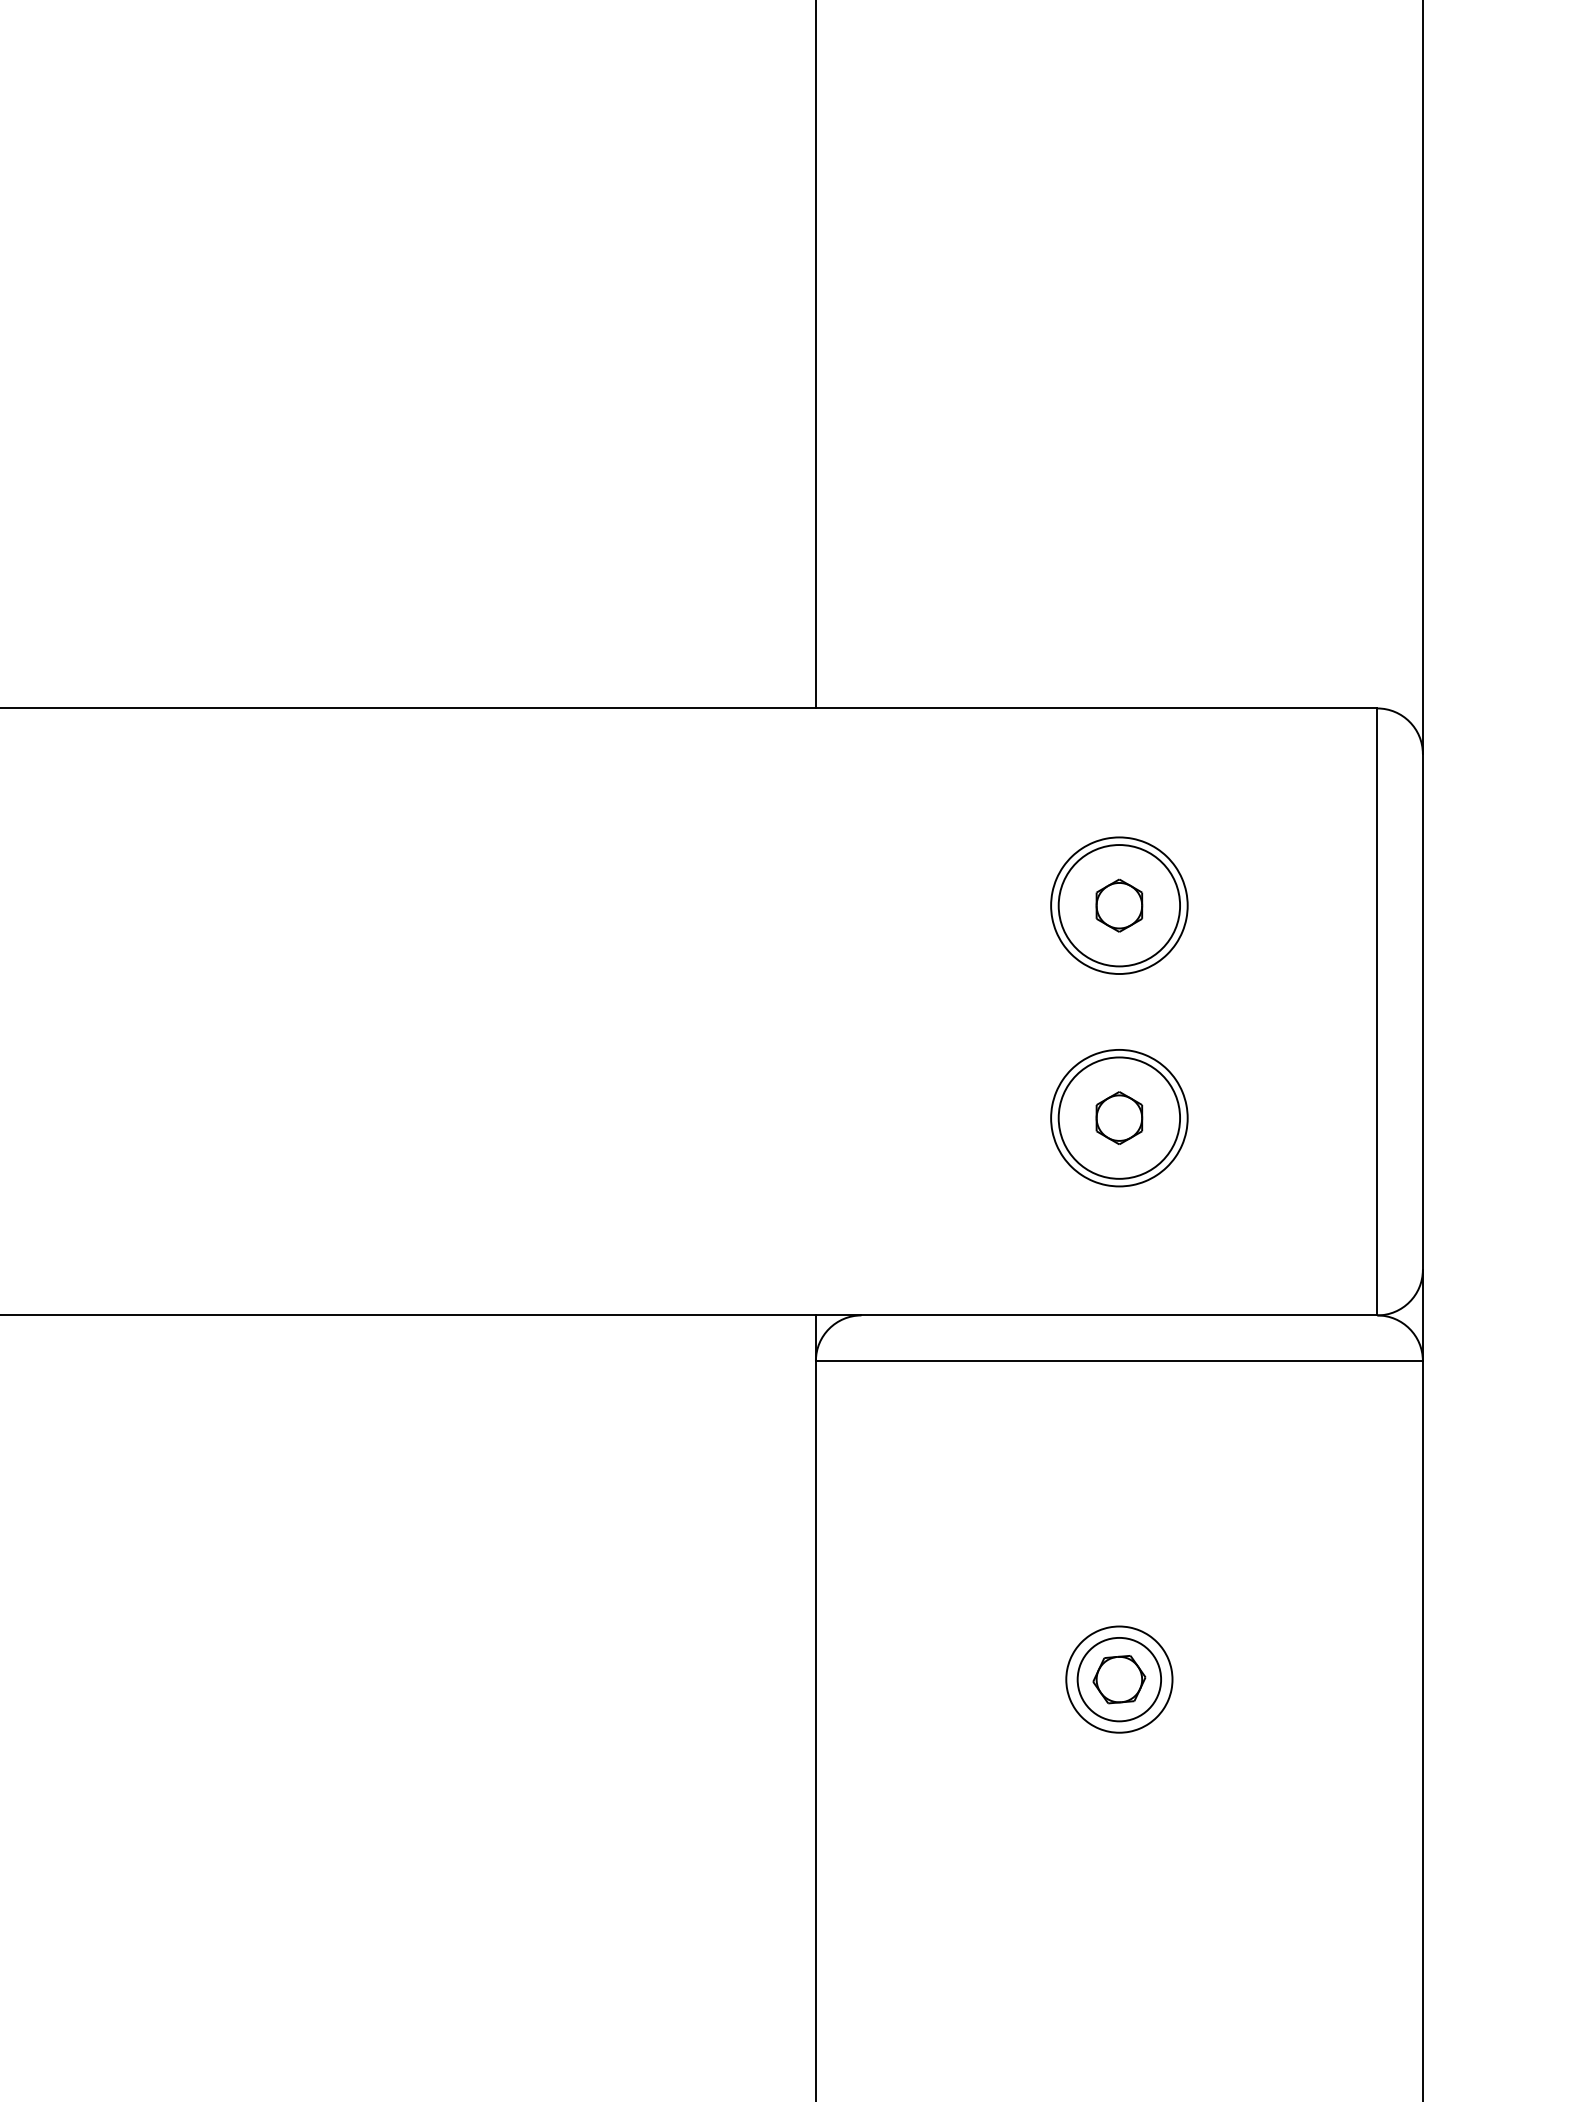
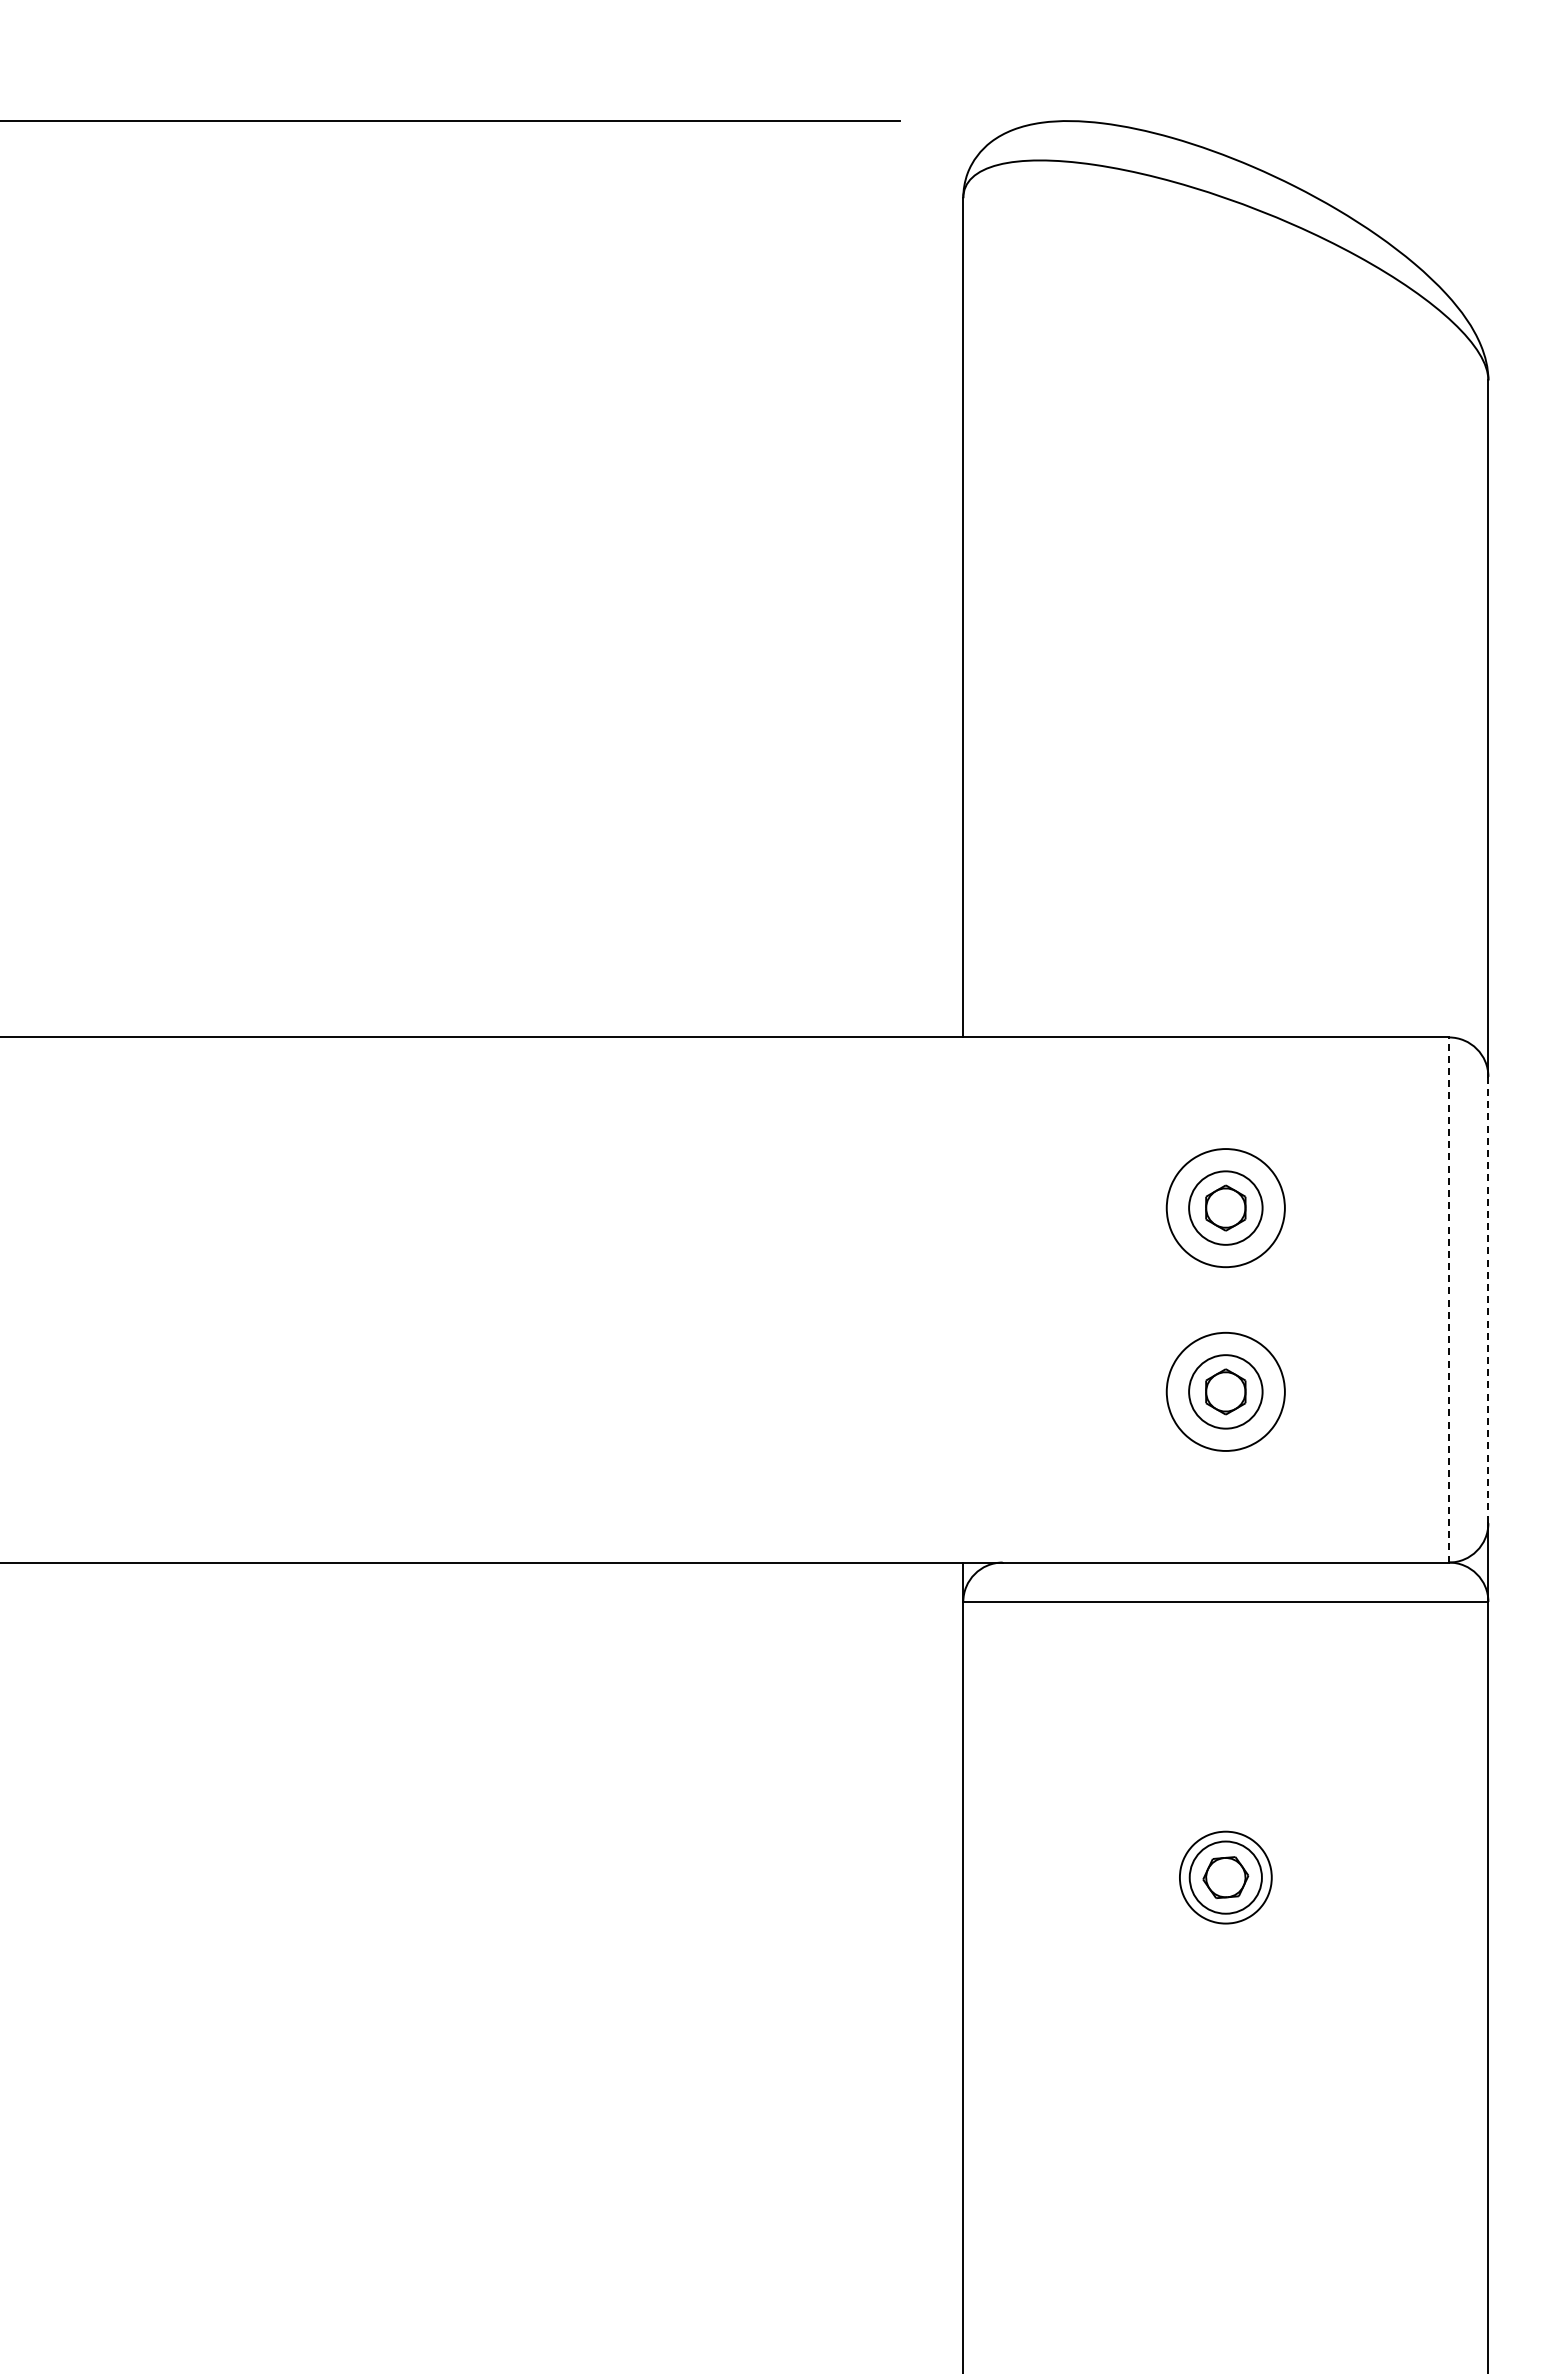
circle: (1119, 905) -> (1225, 1207), size x0.7
line: (1377, 1012) -> (1449, 1300), solid -> dashed
line: (1423, 1012) -> (1488, 1300), solid -> dashed
circle: (1119, 1117) -> (1225, 1391), size x0.7

